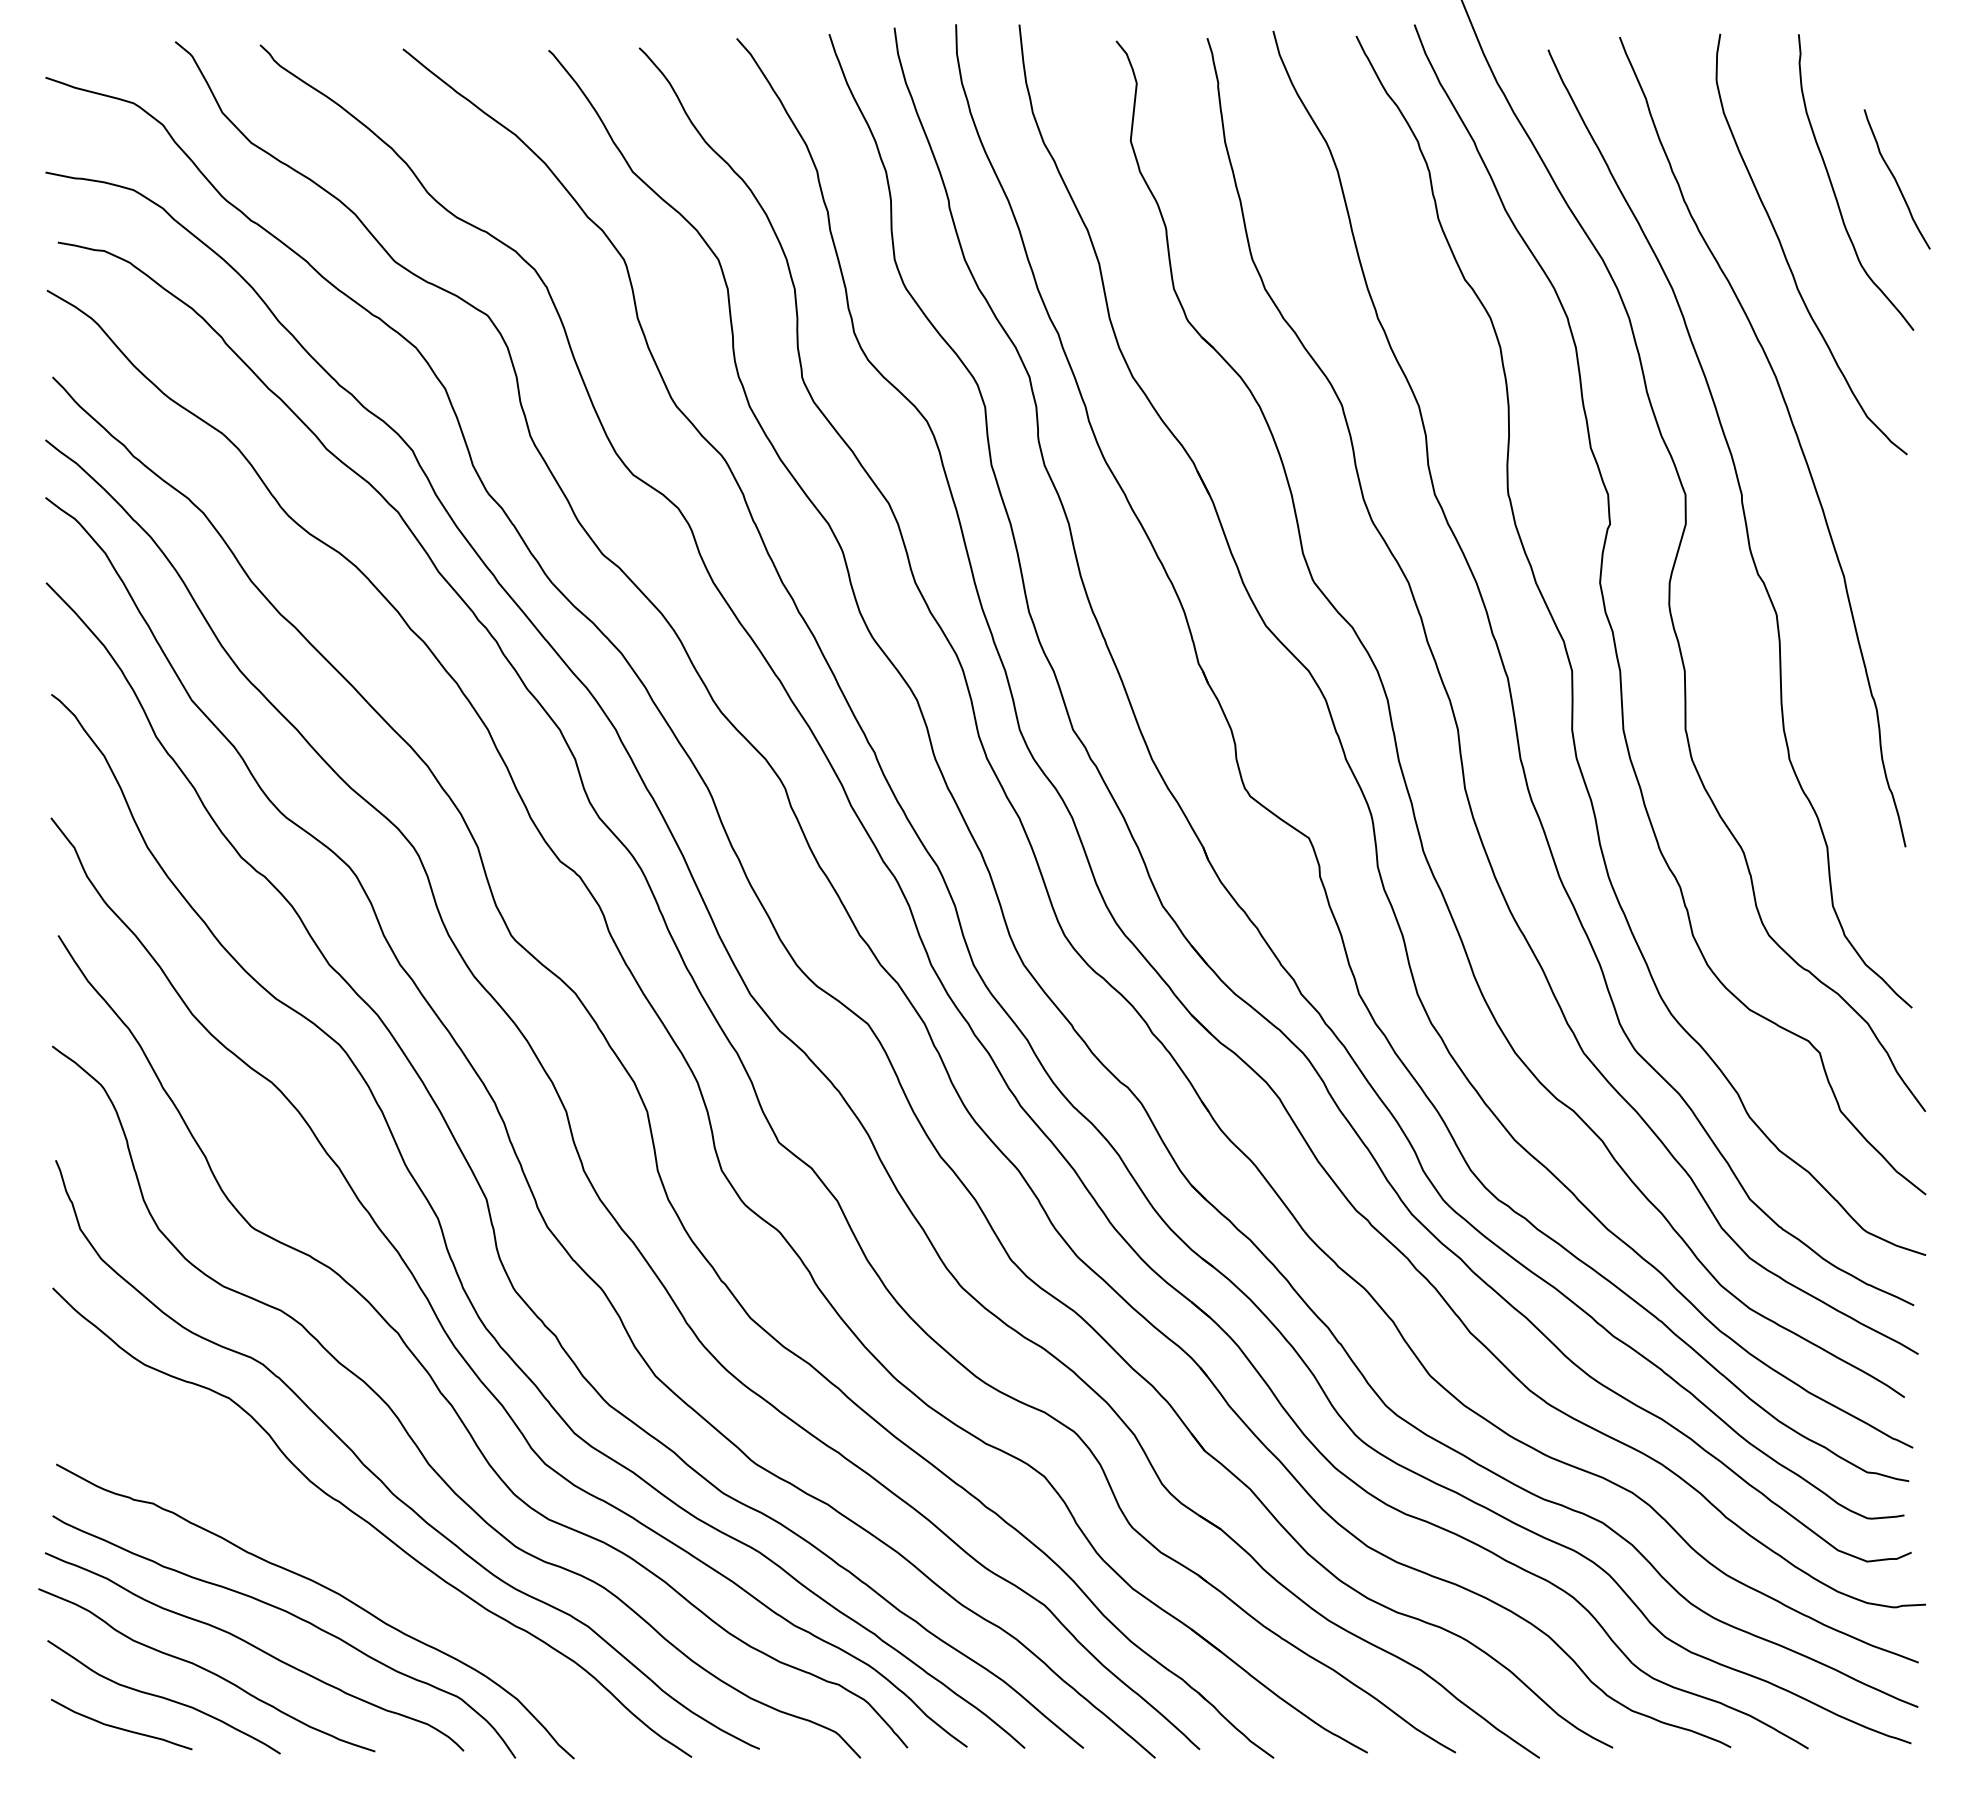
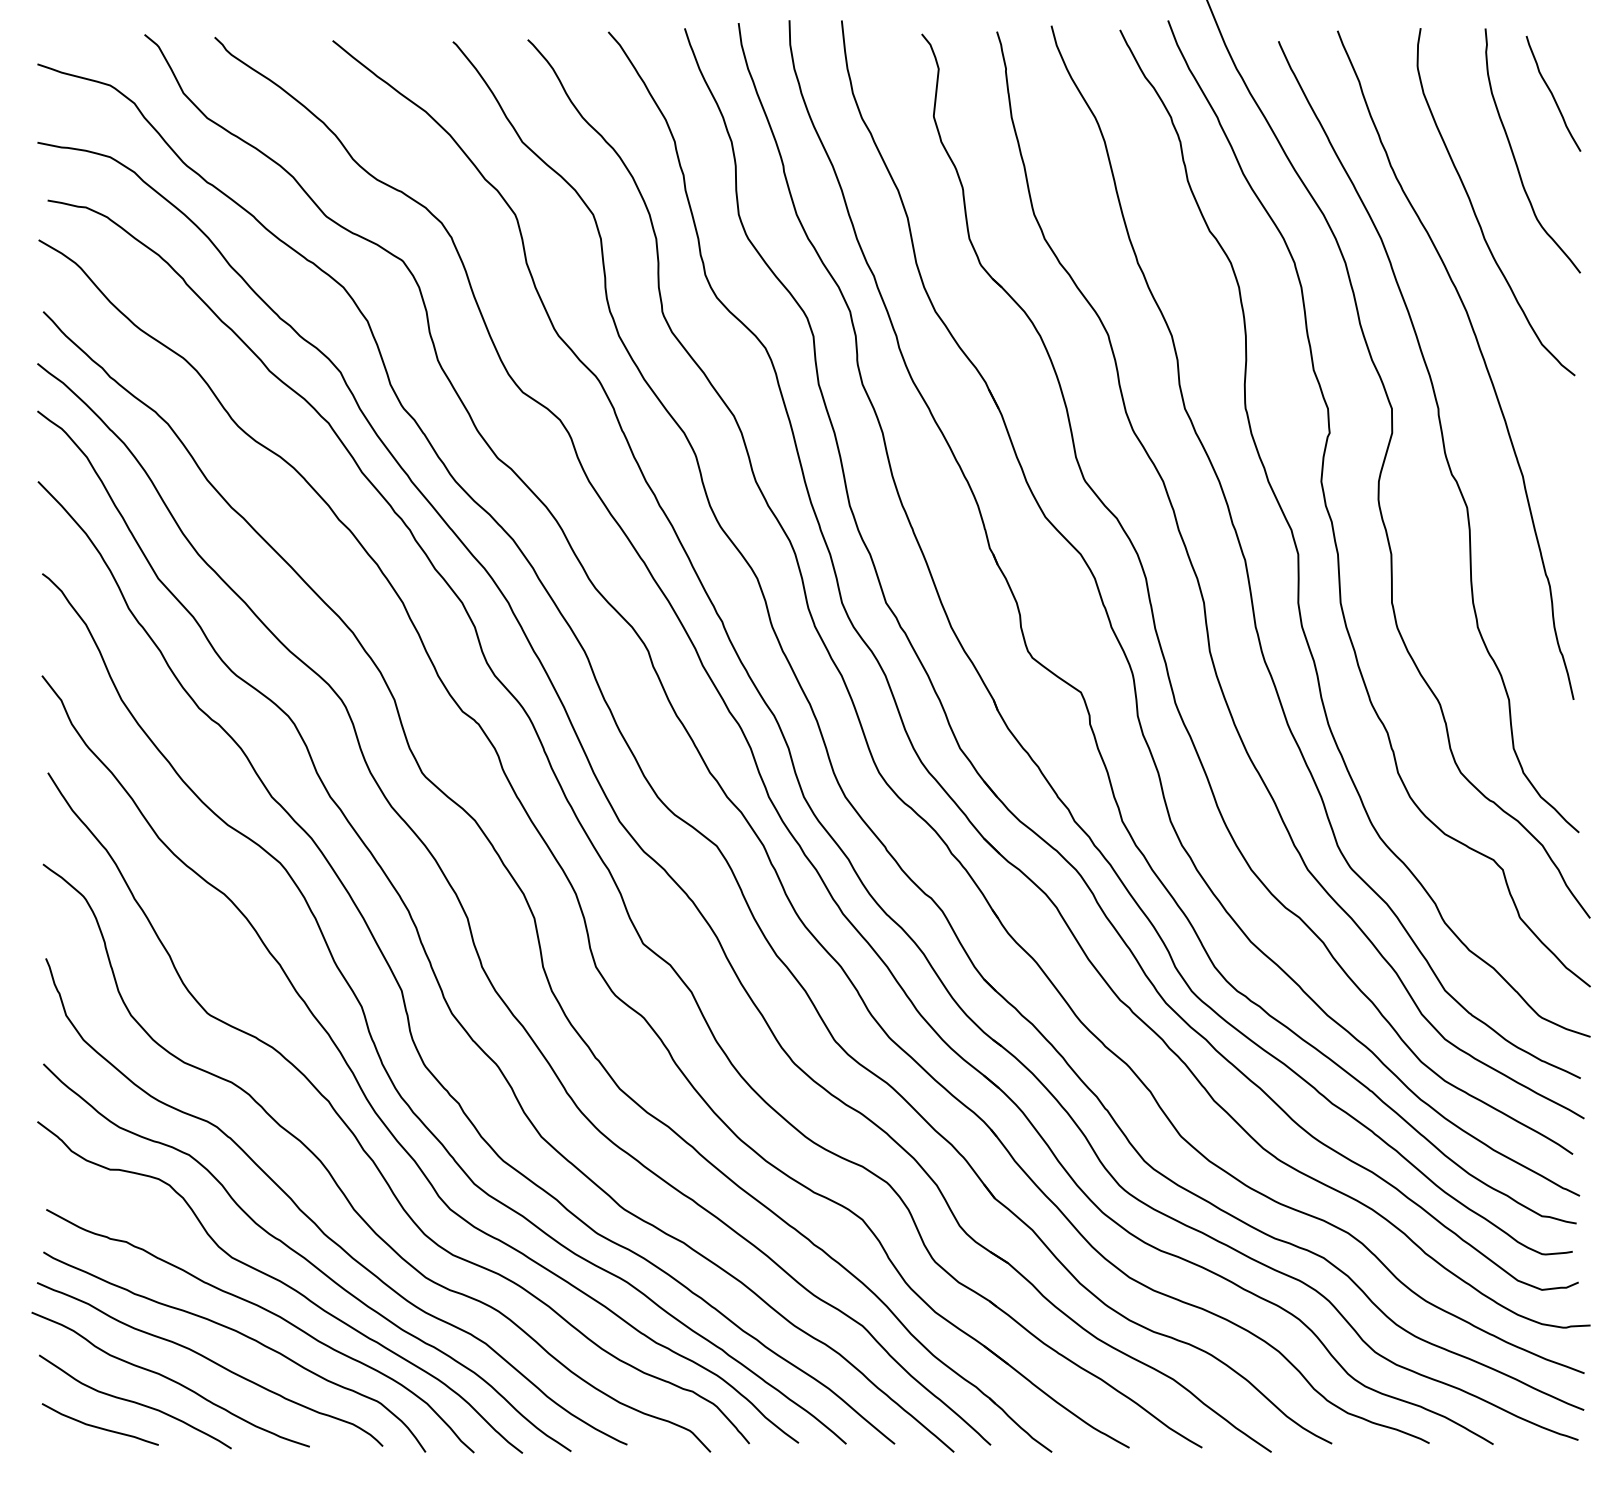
curve: (1896, 179) -> (1552, 93), moved
curve: (342, 1554) -> (282, 1284), added

